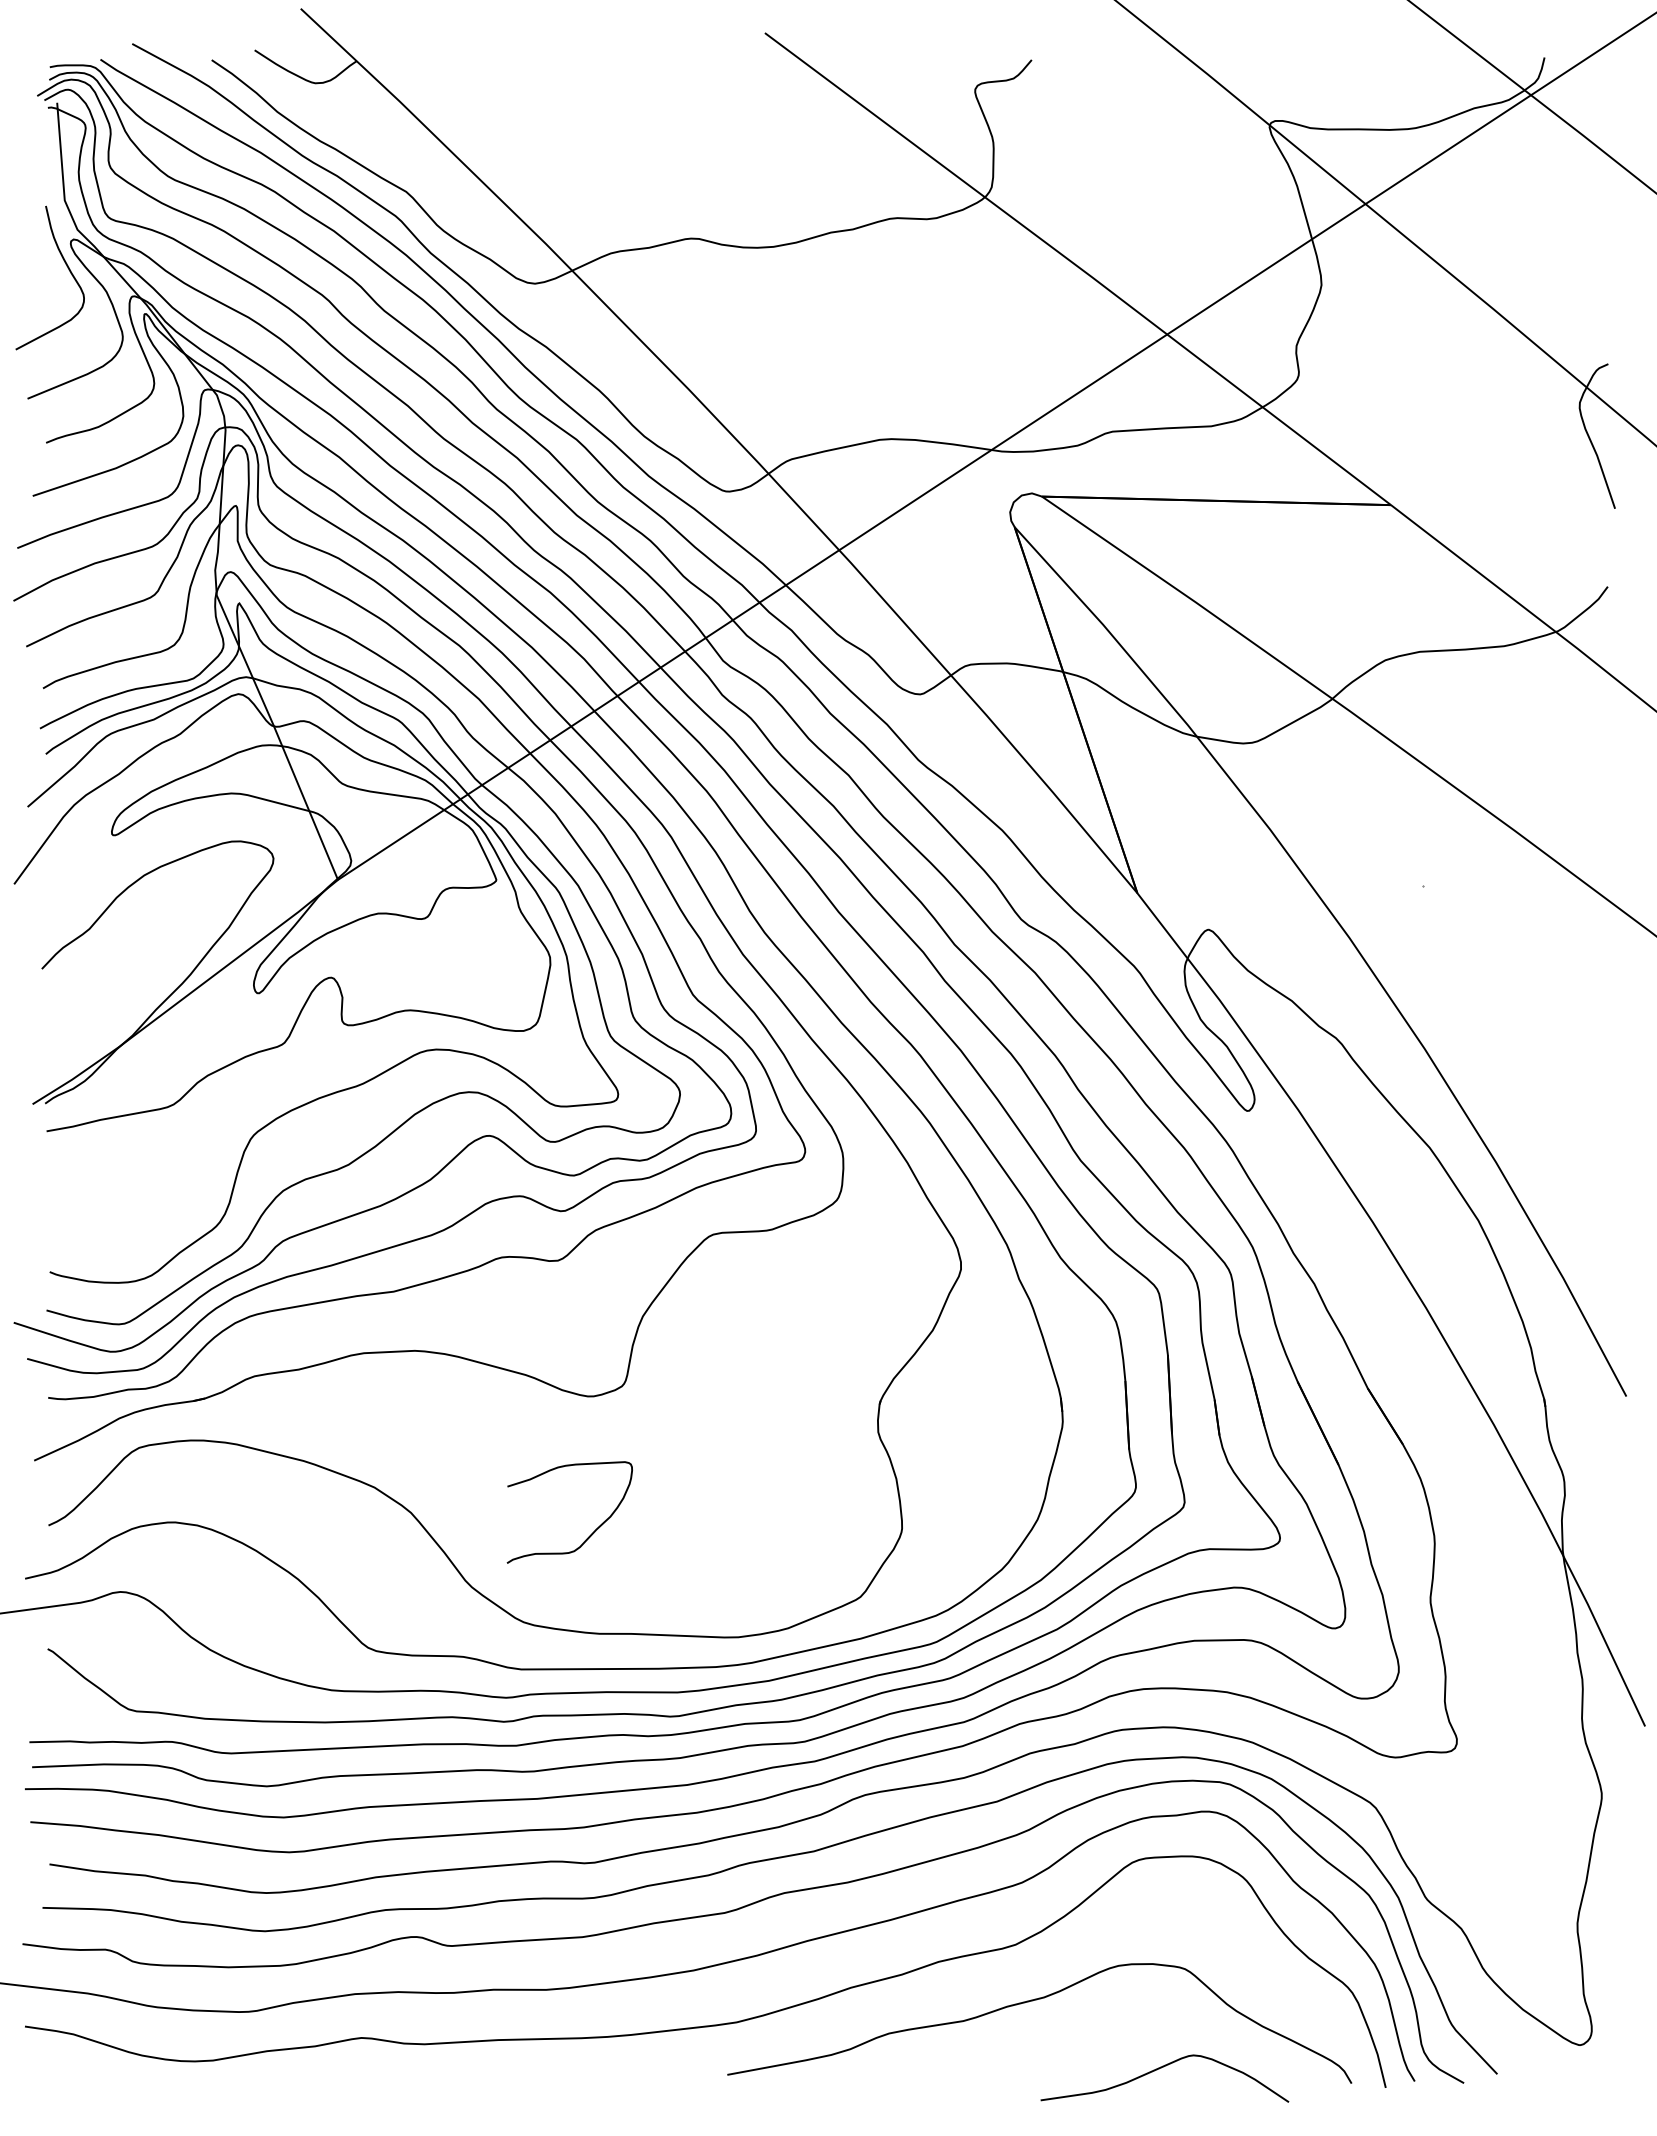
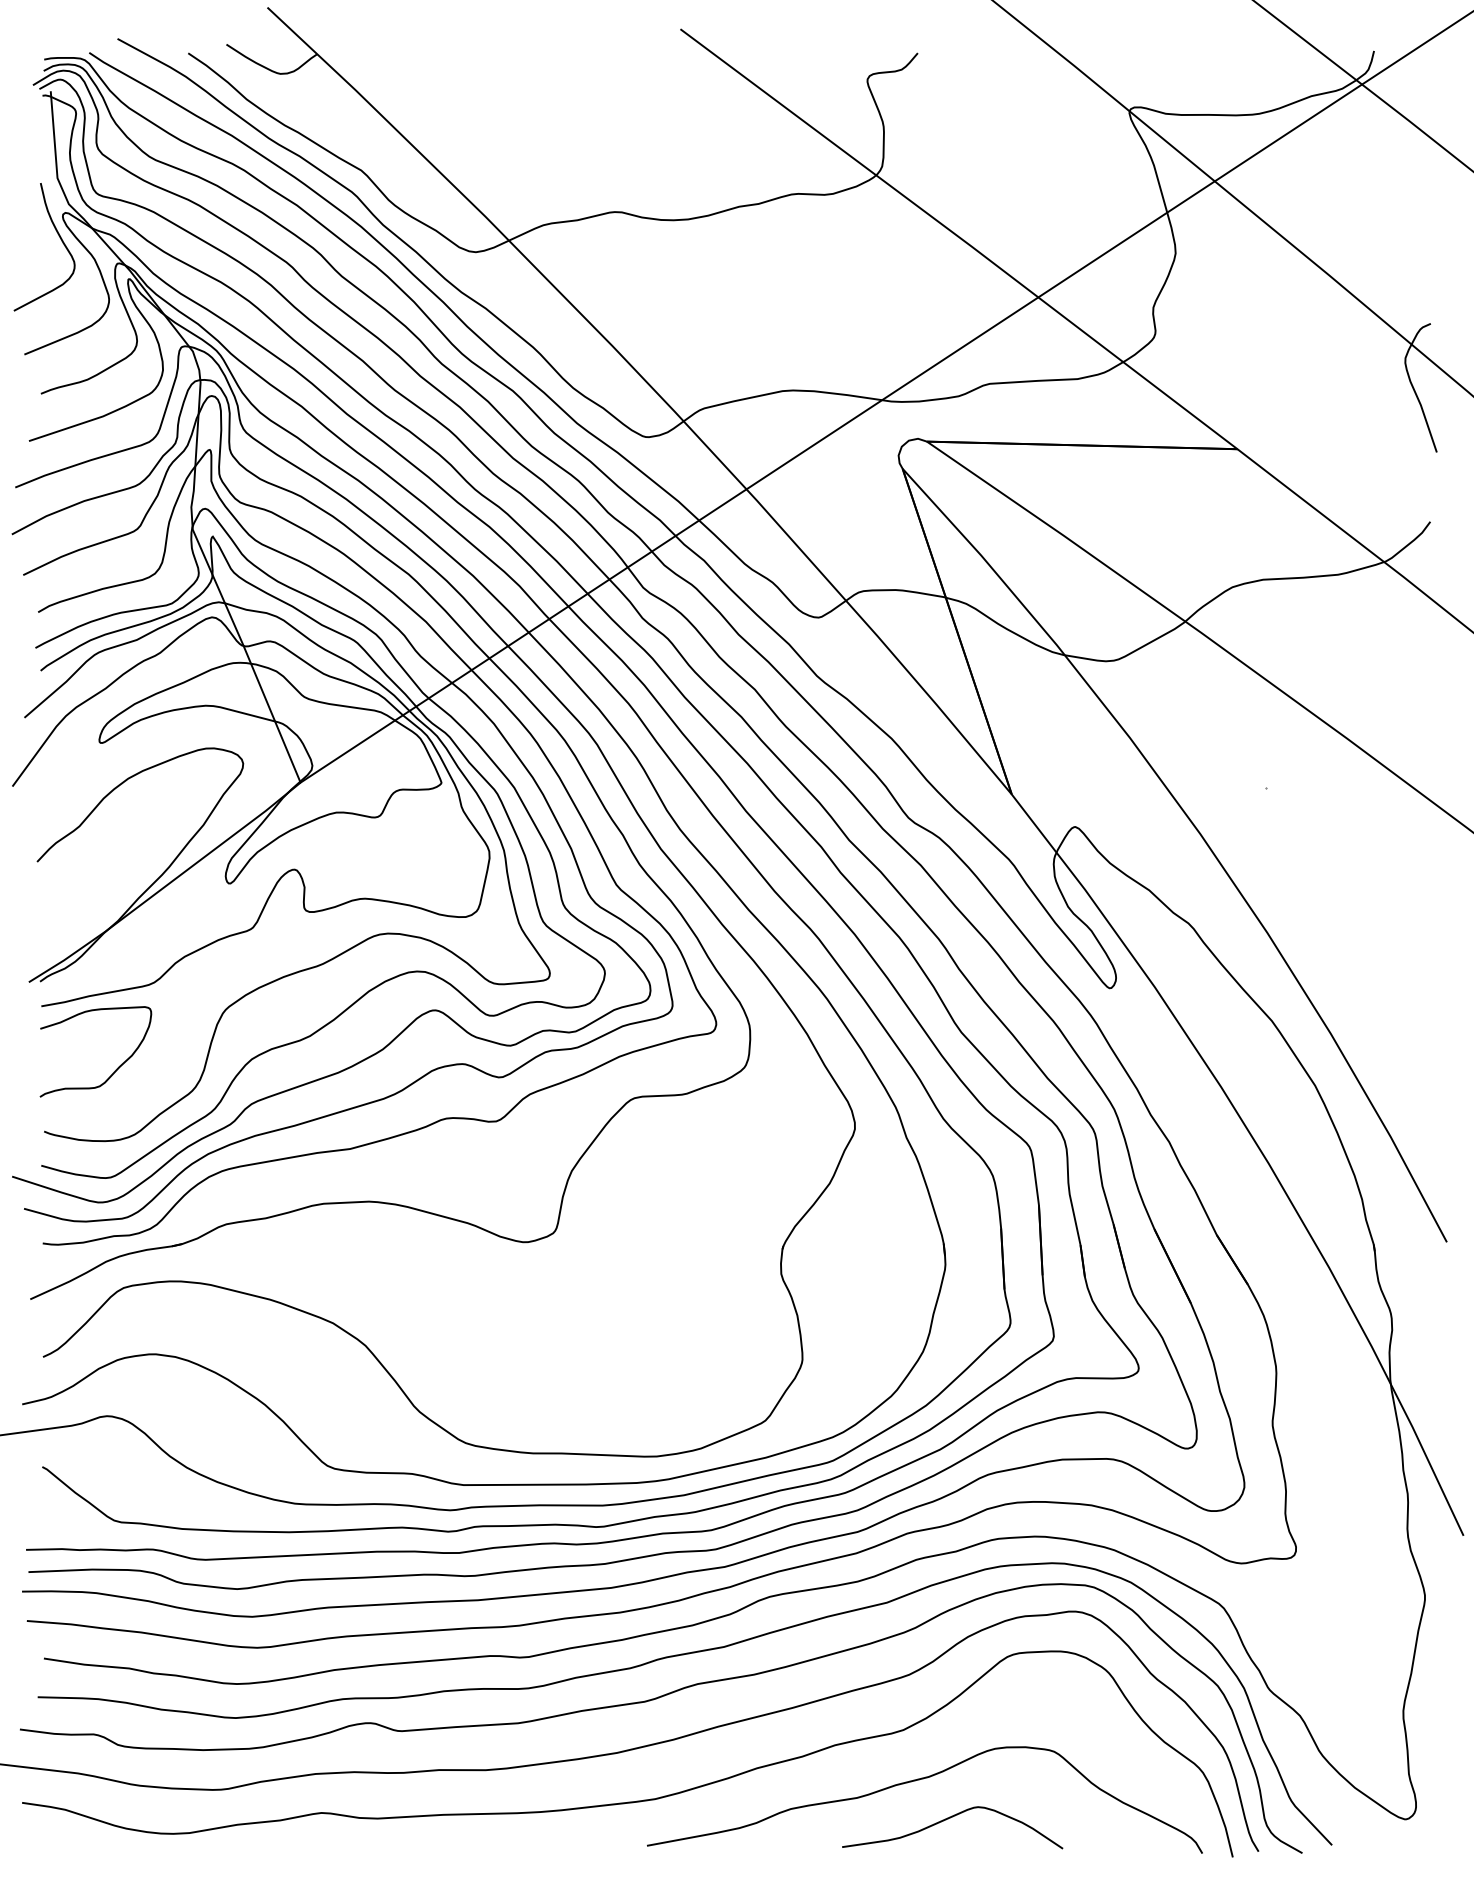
curve: (591, 1533) -> (115, 1070), moved
curve: (1159, 2069) -> (947, 1819), moved

